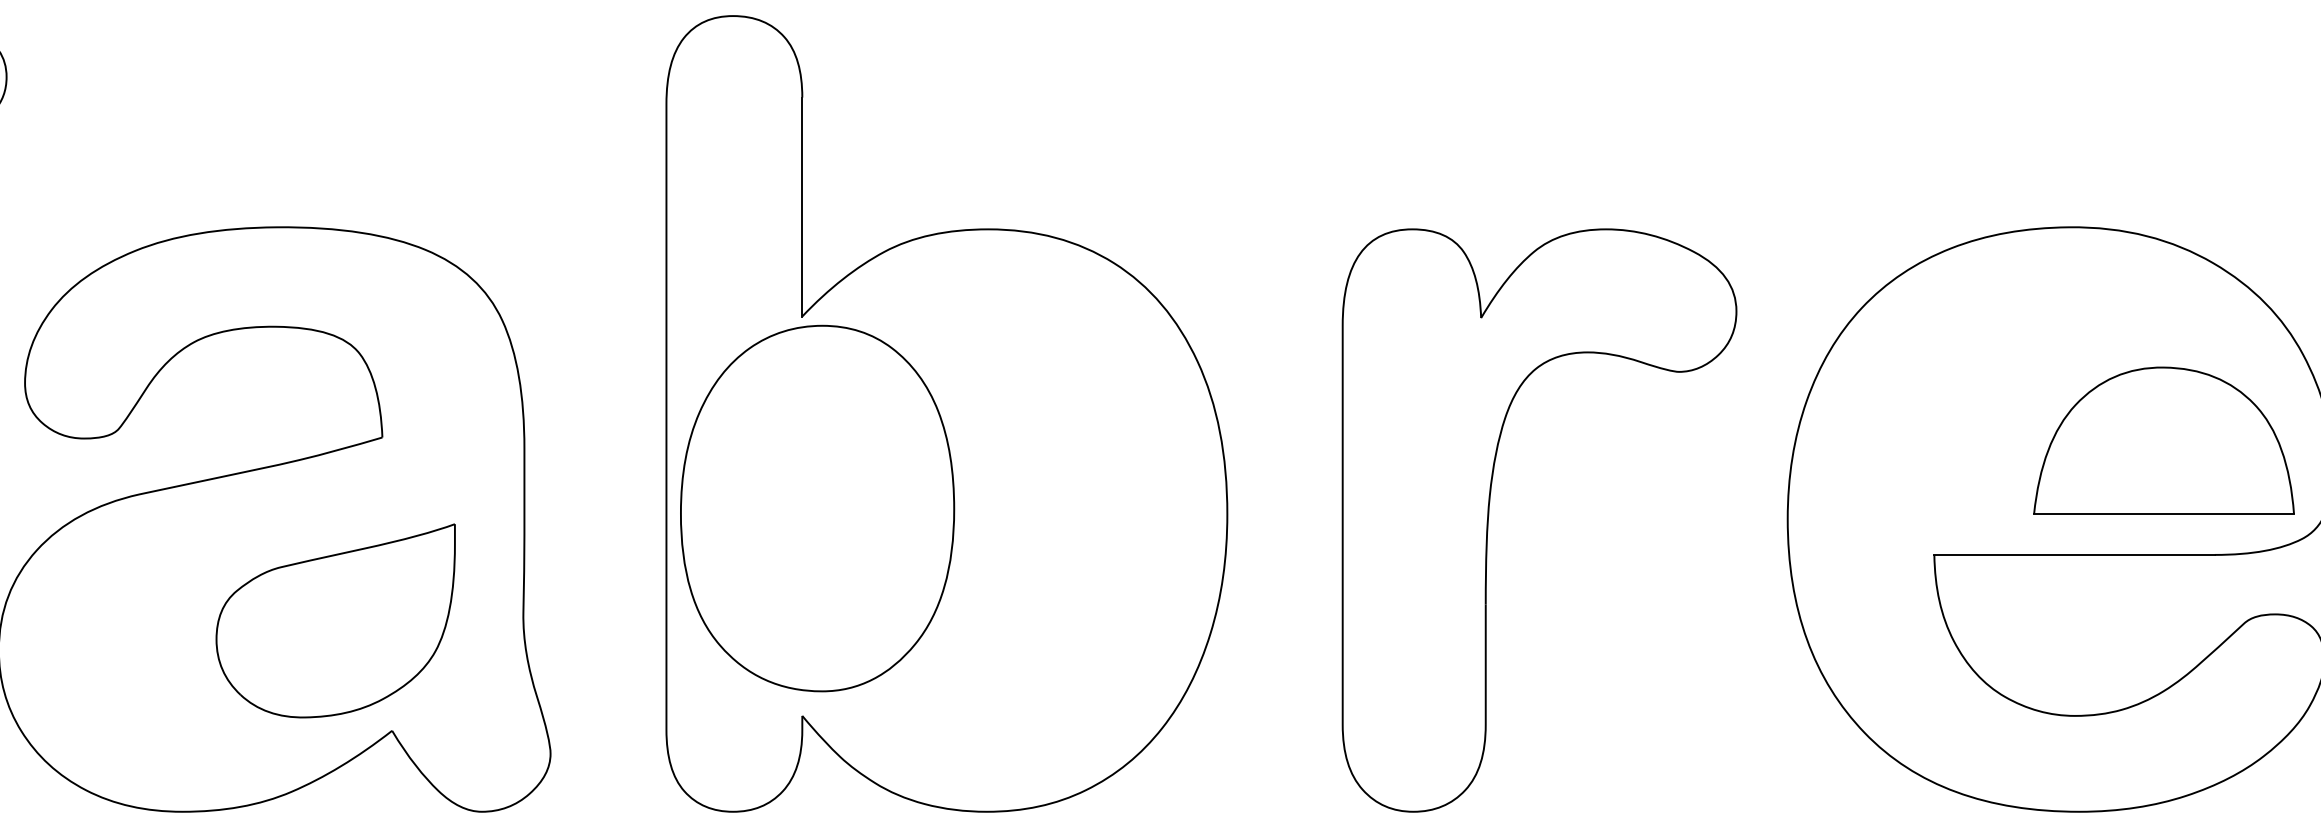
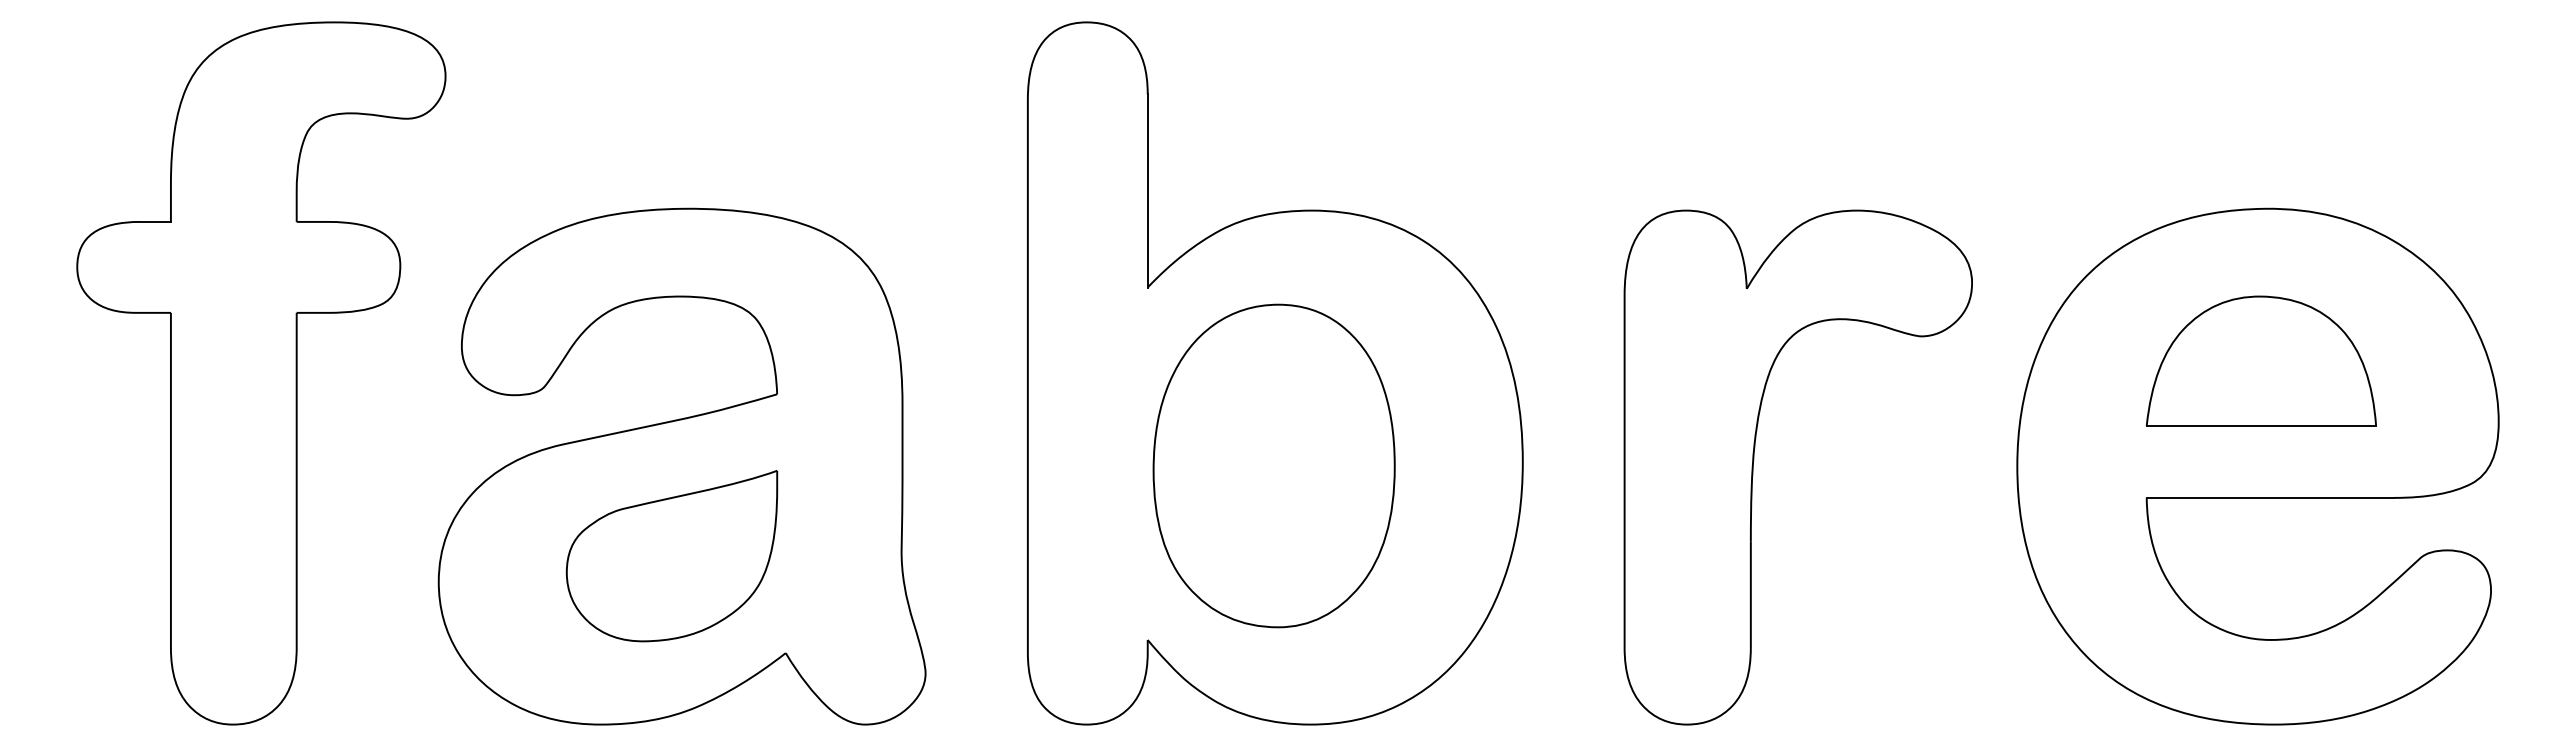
part: (2163, 440) -> (2260, 360), moved
part: (816, 507) -> (1273, 465), moved
part: (335, 621) -> (671, 556), moved

